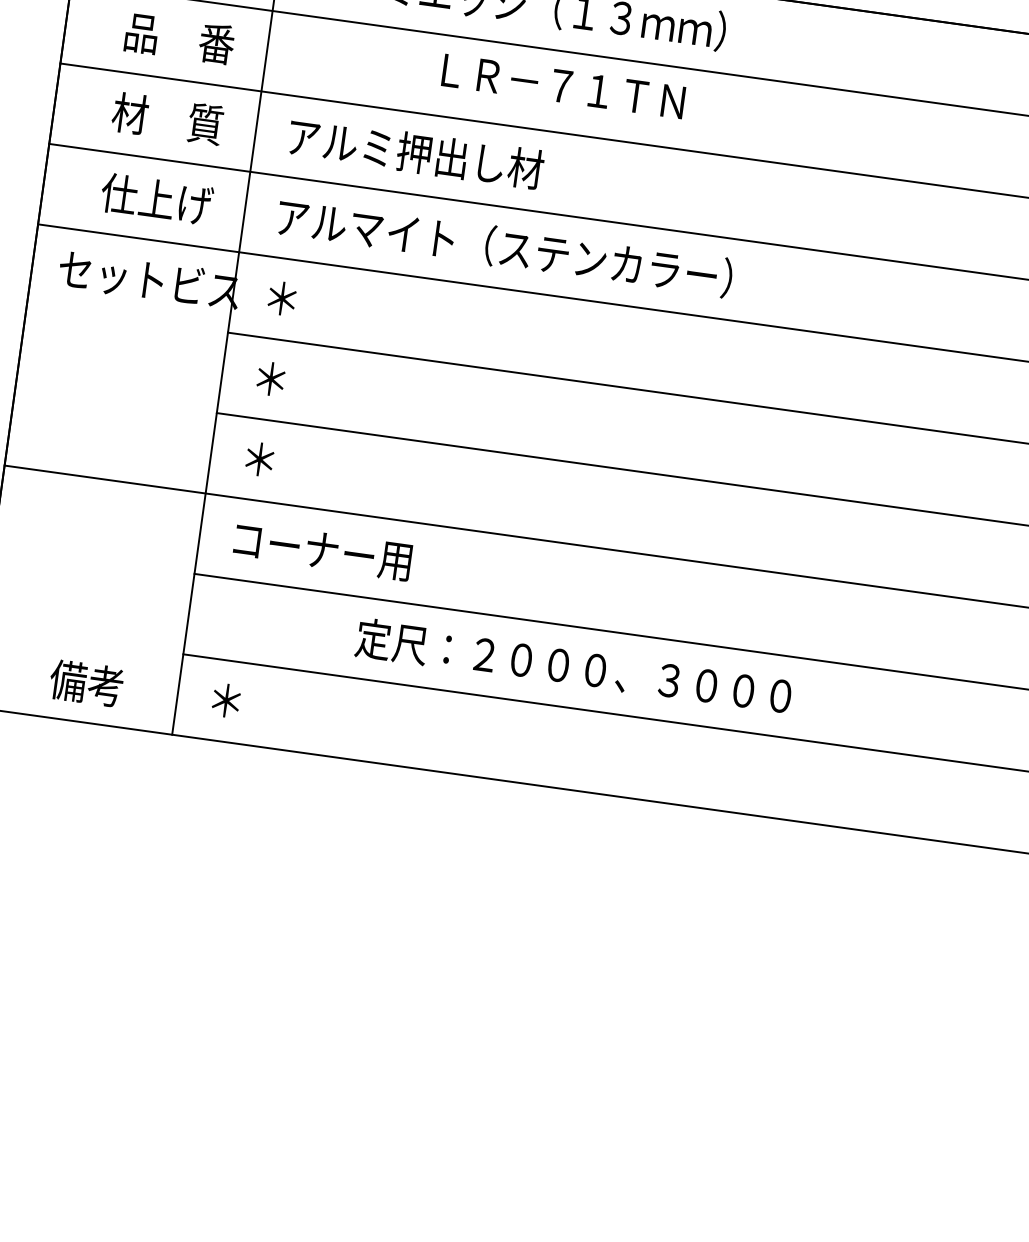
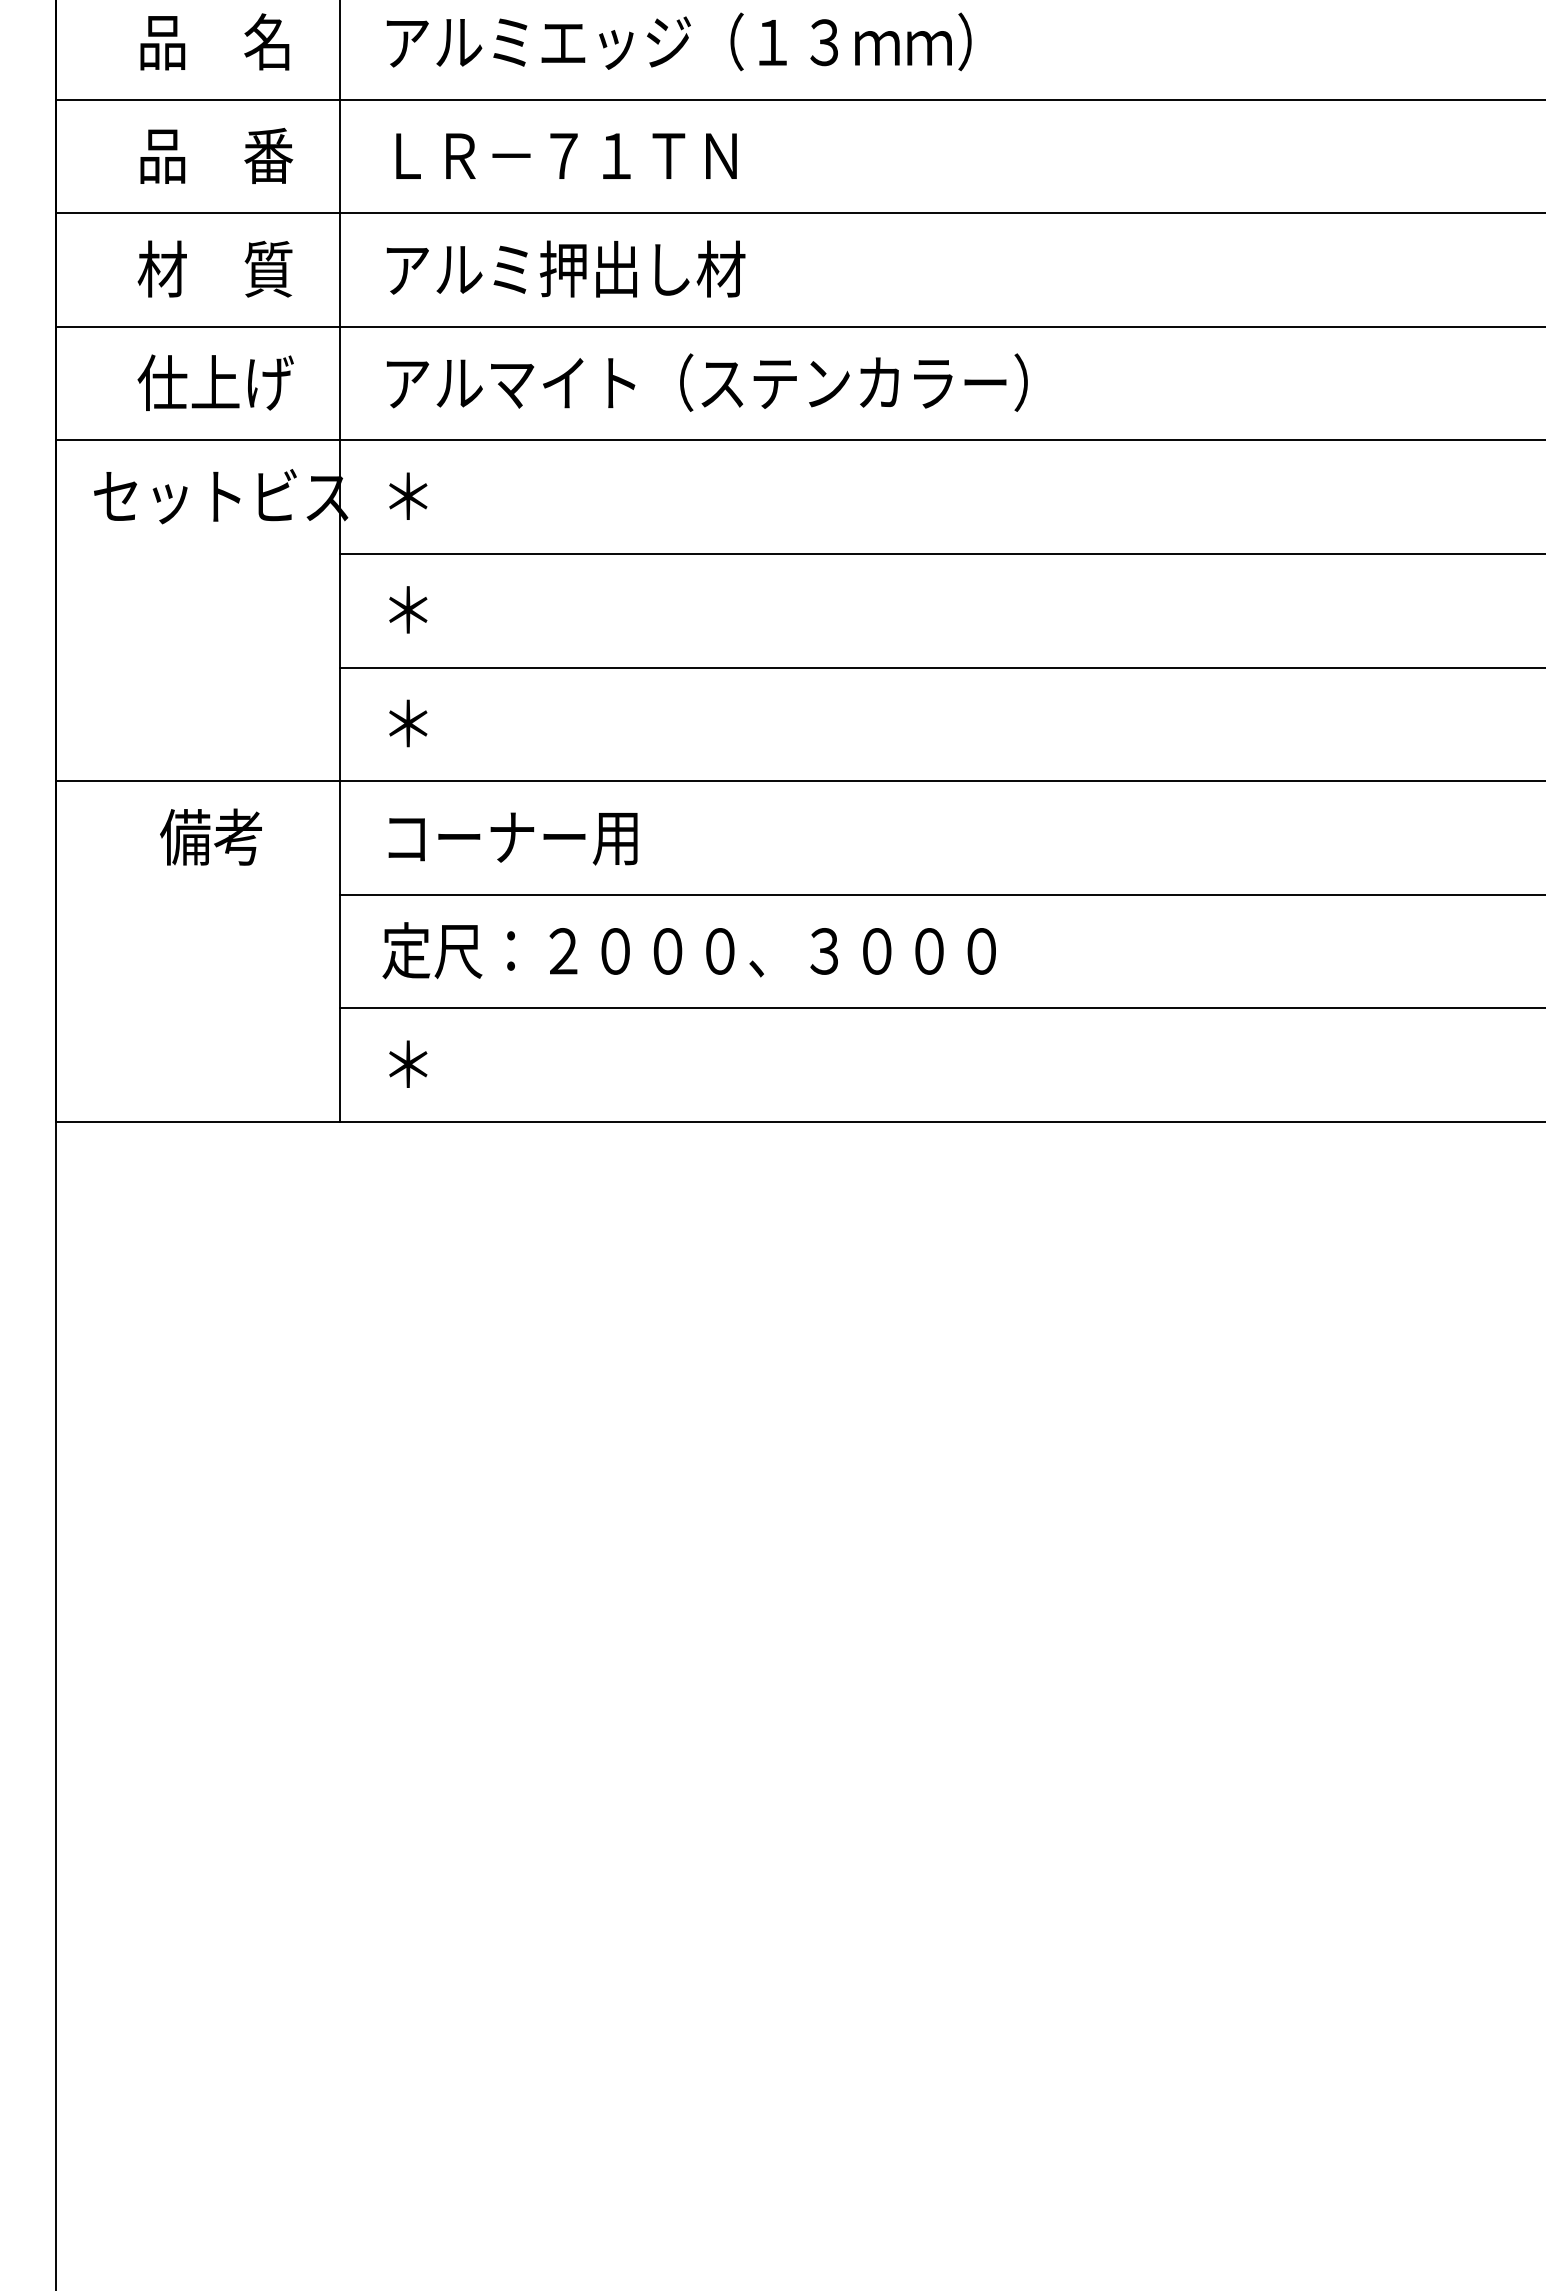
text: (563, 85) -> (566, 155), moved
text: (573, 666) -> (688, 950), moved
text: (86, 682) -> (210, 836), moved

